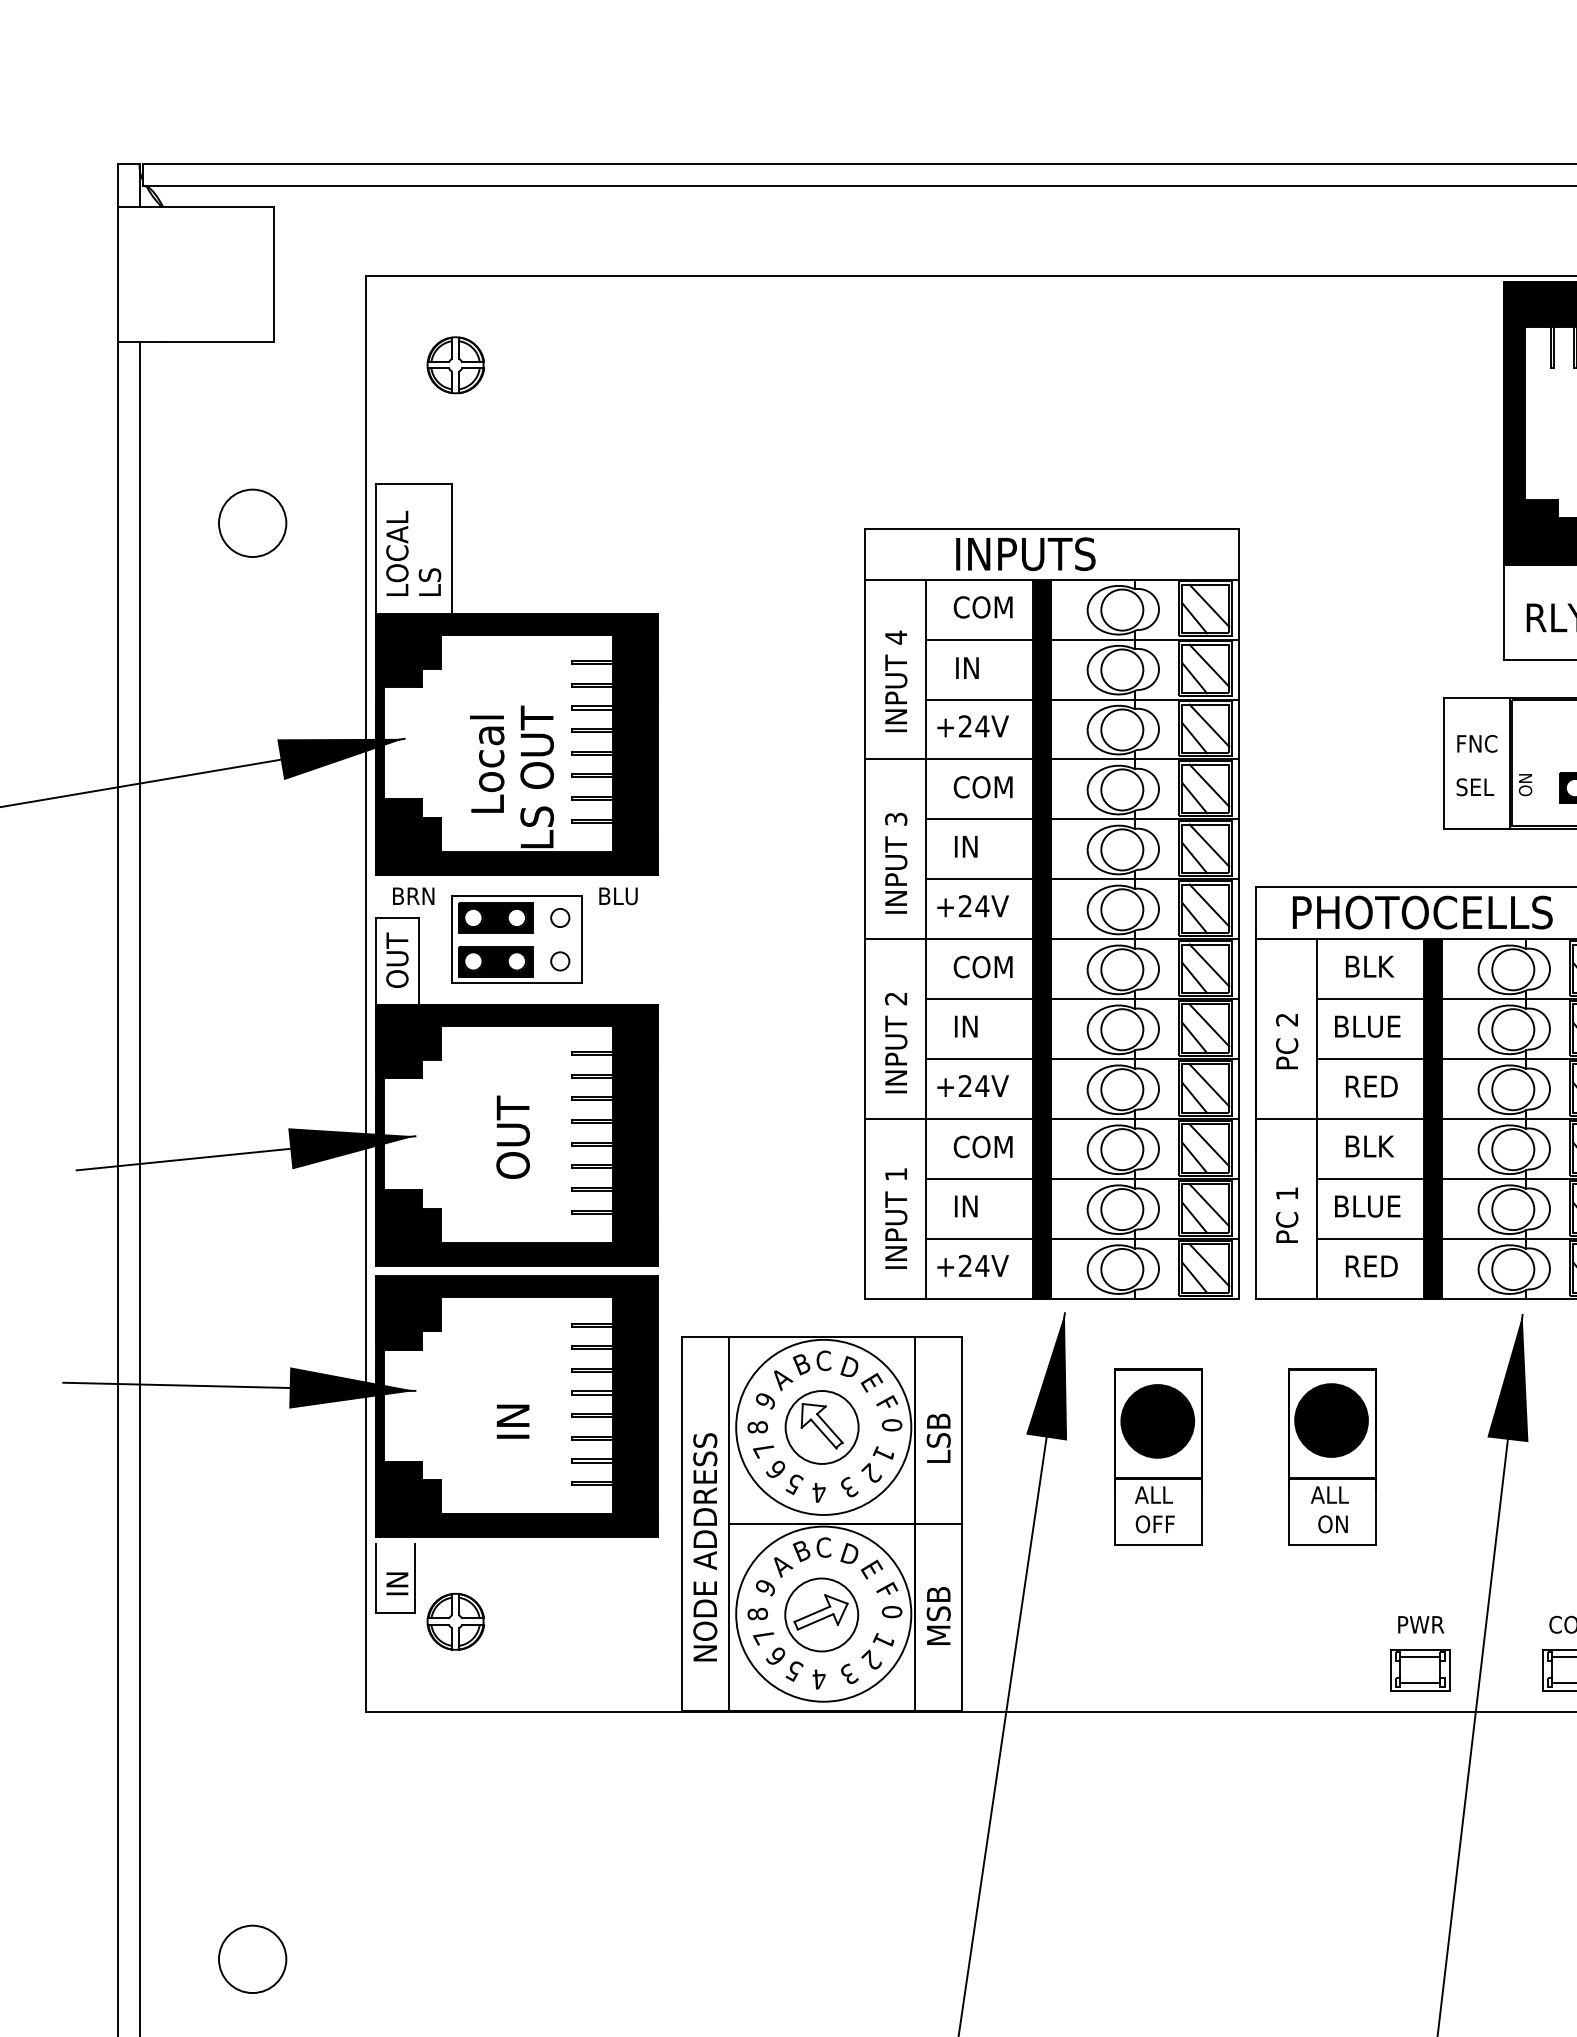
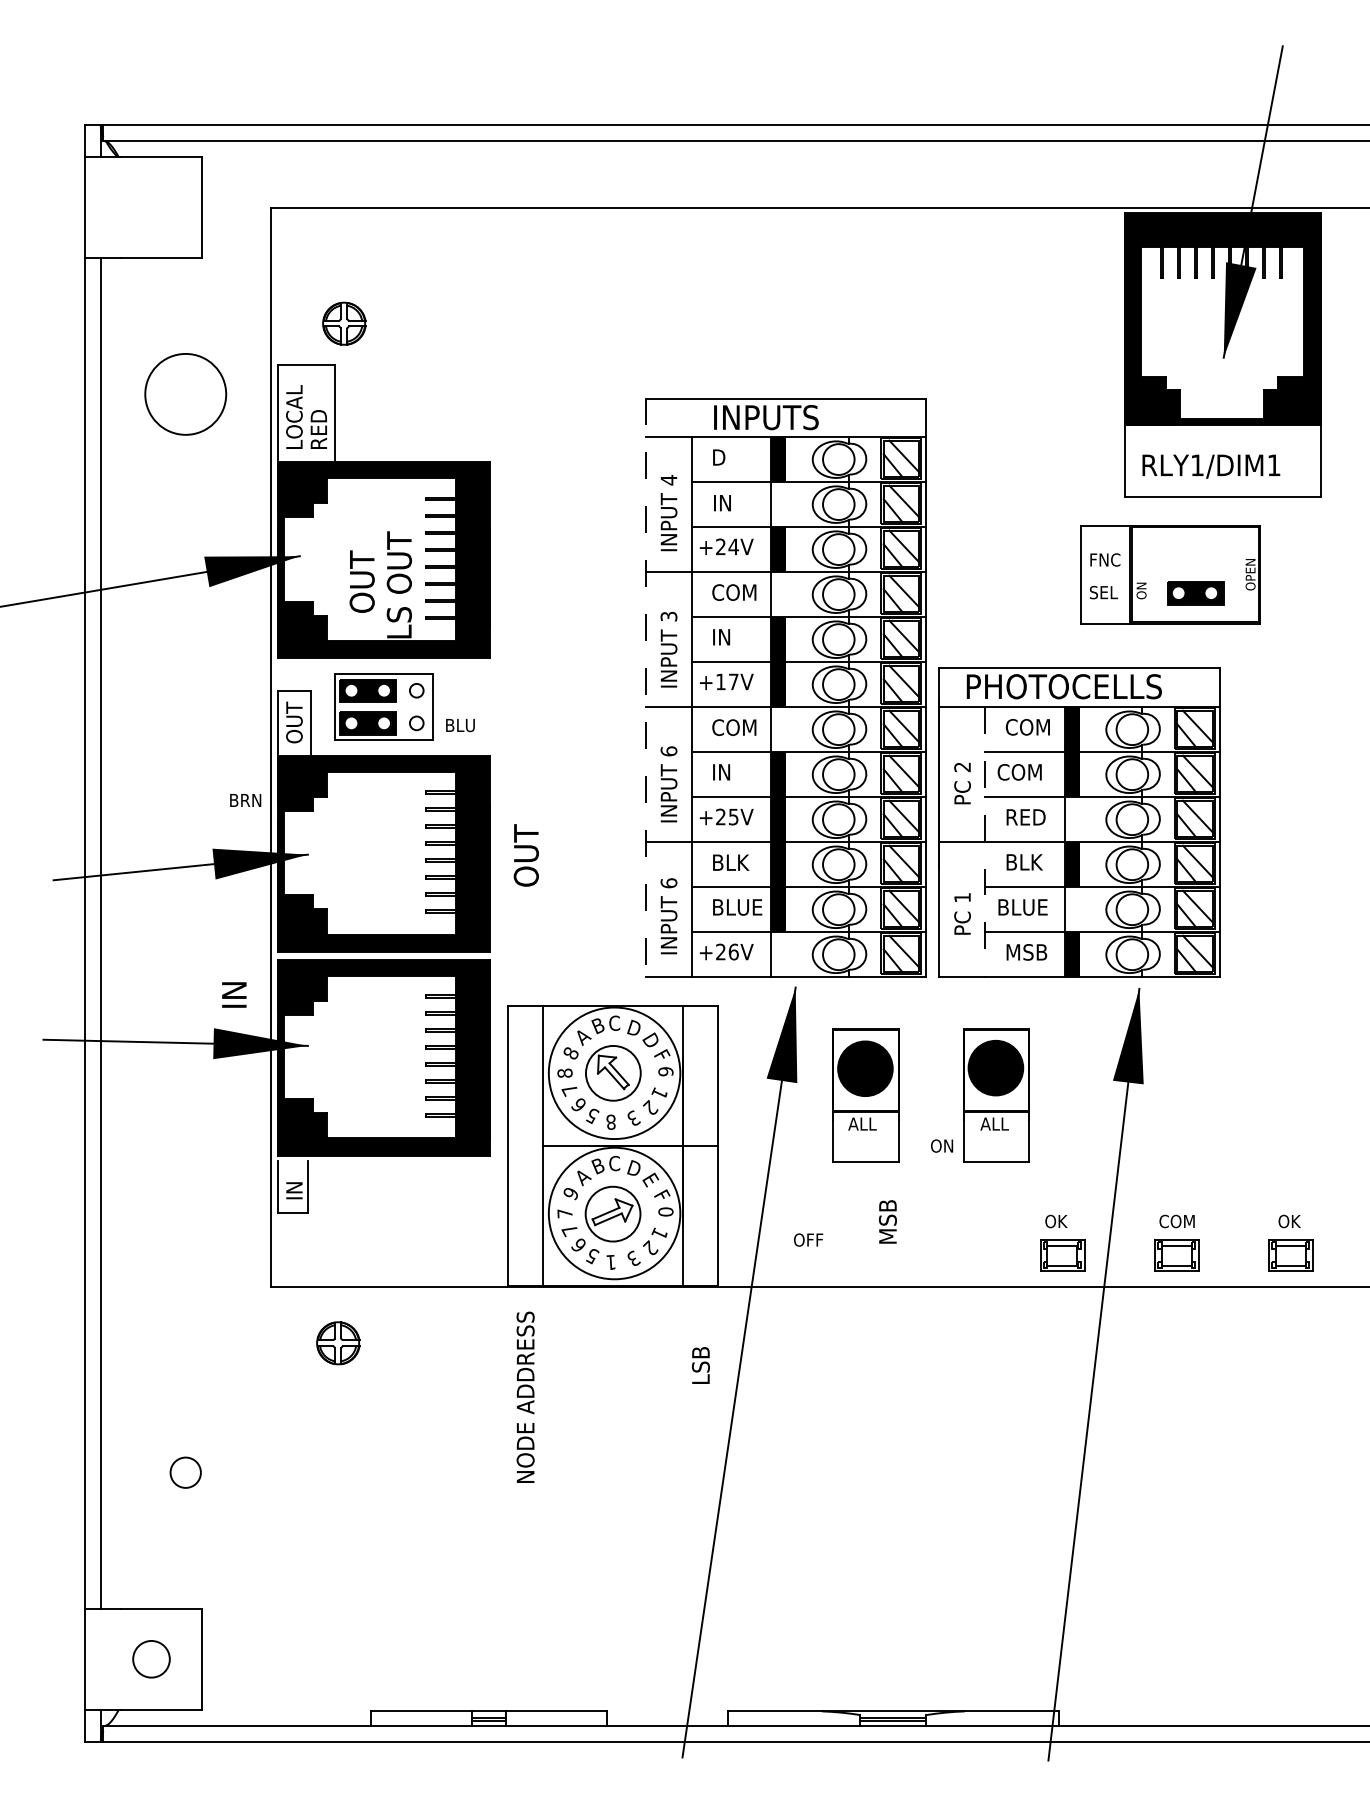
part: (456, 364) -> (344, 323), moved
circle: (252, 523) -> (185, 394), size x1.6
text: (429, 568) -> (318, 428), LS -> RED
text: (983, 607) -> (734, 457), COM -> D
fill: (1042, 668) -> (778, 503), removed
text: (486, 764) -> (361, 575), Local -> OUT
fill: (1042, 788) -> (778, 593), removed
text: (413, 896) -> (245, 800), moved
text: (618, 896) -> (460, 725), moved
text: (974, 905) -> (727, 681), +24V -> +17V
line: (864, 914) -> (645, 688), solid -> dashed
text: (1373, 966) -> (1027, 727), BLK -> COM
fill: (1042, 968) -> (778, 728), removed
text: (895, 998) -> (668, 751), 2 -> 6
text: (1366, 1026) -> (1022, 772), BLUE -> COM
text: (982, 1085) -> (733, 816), +24V -> +25V
fill: (1433, 1088) -> (1072, 818), removed
line: (1317, 1120) -> (985, 842), solid -> dashed
text: (512, 1137) -> (525, 855), moved
text: (983, 1146) -> (734, 862), COM -> BLK
text: (895, 1174) -> (668, 883), 1 -> 6
text: (988, 1206) -> (738, 907), IN -> BLUE
fill: (1433, 1207) -> (1072, 908), removed
text: (982, 1265) -> (733, 951), +24V -> +26V
text: (1373, 1266) -> (1027, 952), RED -> MSB
fill: (1042, 1267) -> (778, 953), removed
text: (874, 1386) -> (652, 1042), E -> D
text: (766, 1401) -> (571, 1053), 9 -> 8
text: (513, 1421) -> (234, 994), moved
text: (891, 1425) -> (665, 1071), 0 -> 9
text: (938, 1438) -> (700, 1365), moved
text: (818, 1491) -> (610, 1121), 4 -> 8
text: (1155, 1523) -> (808, 1239), moved
text: (1333, 1523) -> (942, 1145), moved
text: (705, 1546) -> (525, 1396), moved
text: (757, 1614) -> (564, 1213), 8 -> 7
text: (938, 1615) -> (887, 1221), moved
part: (456, 1622) -> (338, 1343), moved
text: (1420, 1624) -> (1062, 1221), PWR -> OK
text: (818, 1679) -> (610, 1262), 4 -> 1
circle: (252, 1959) -> (185, 1472), size x0.6

